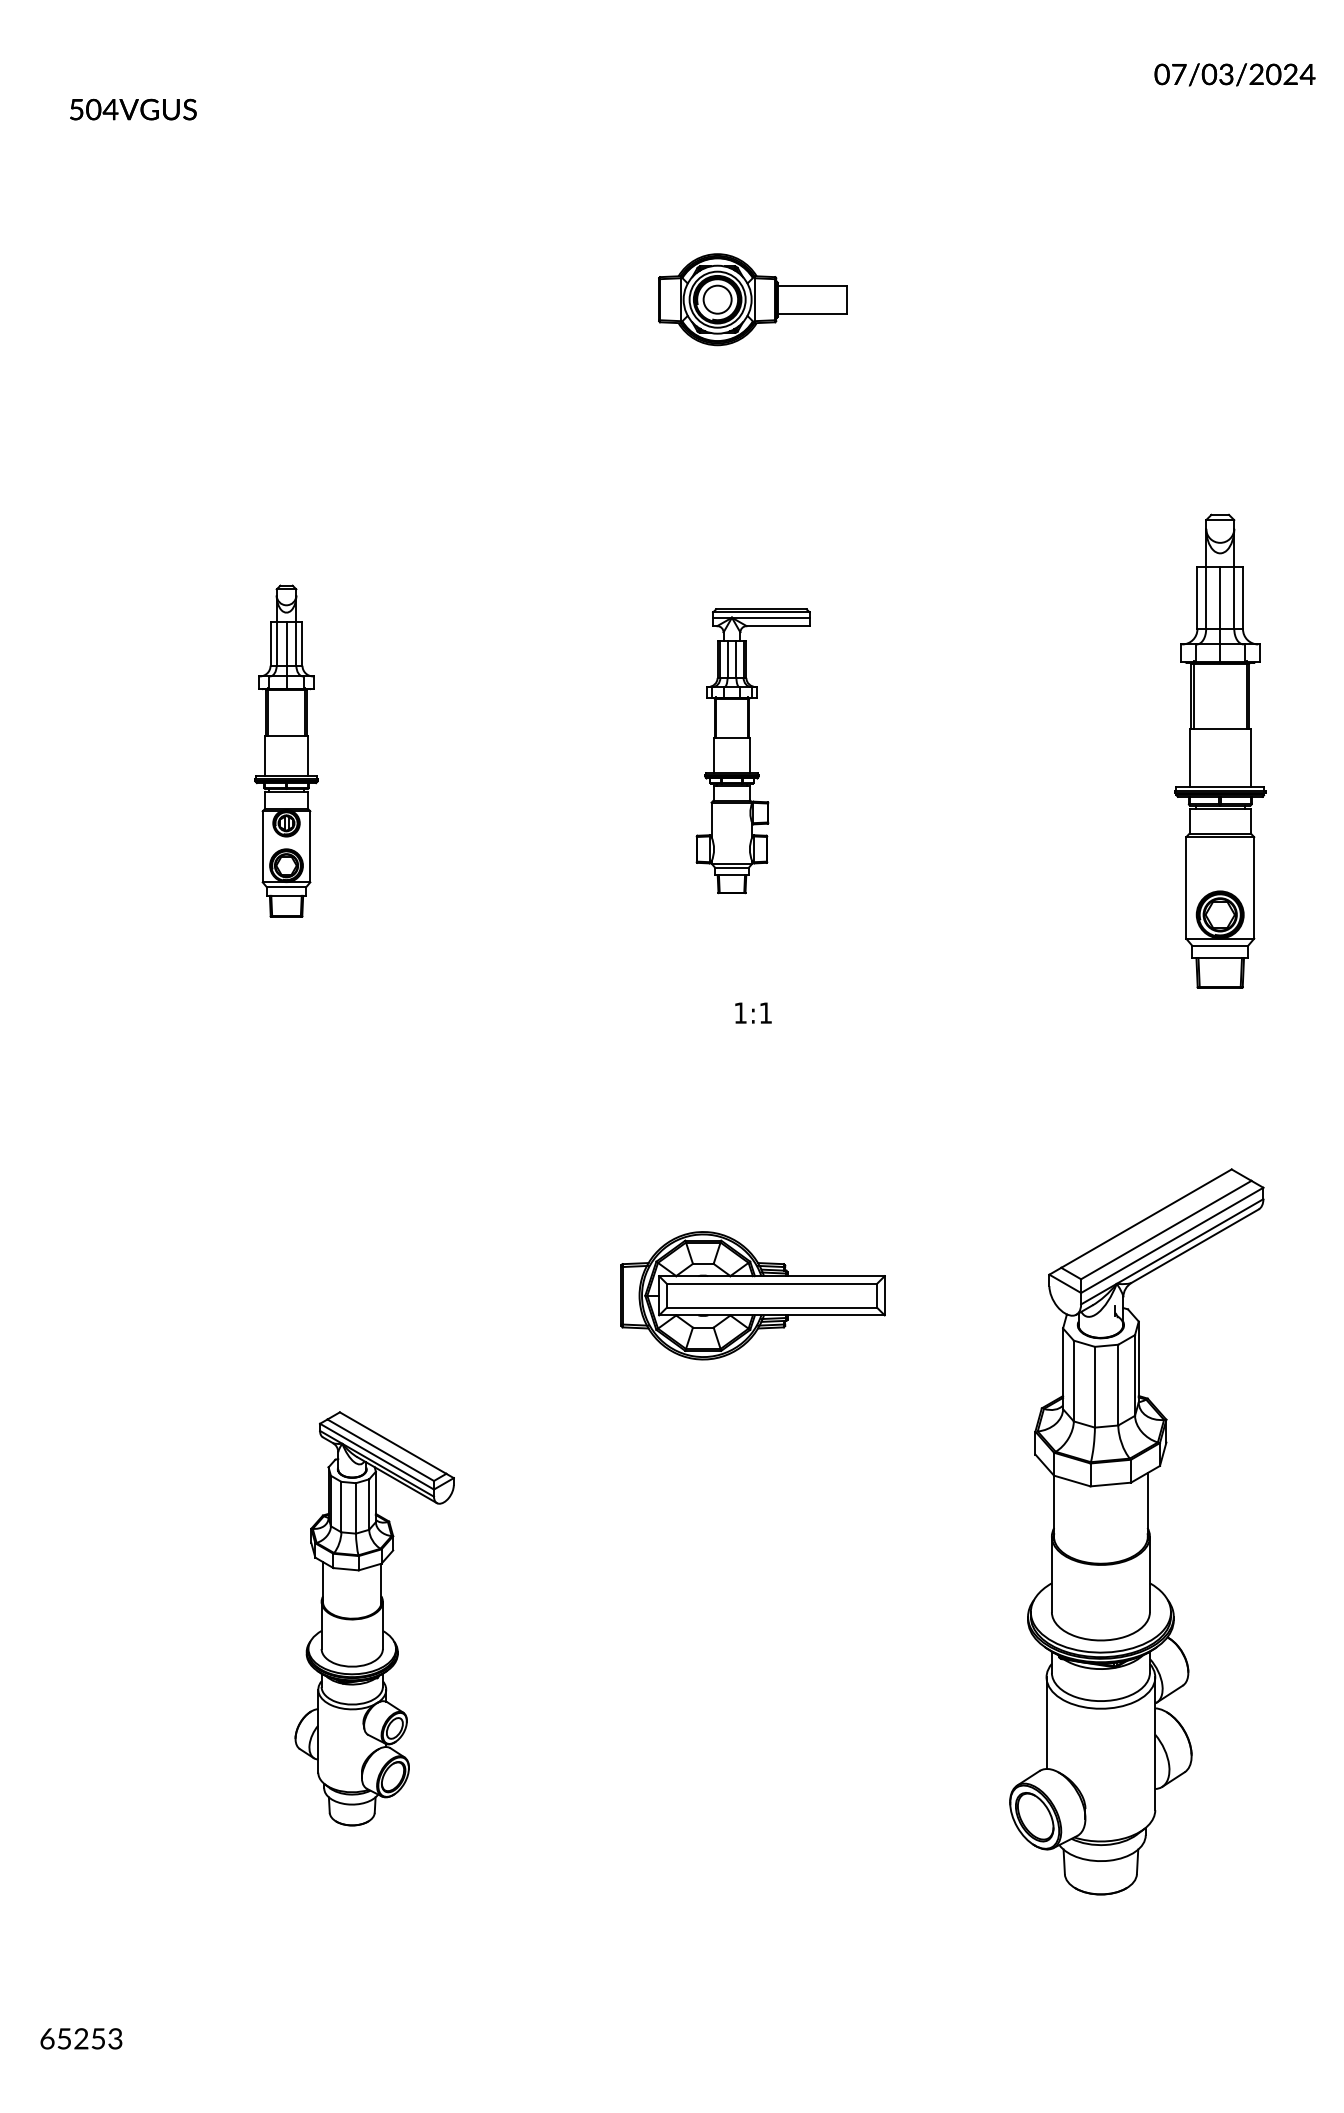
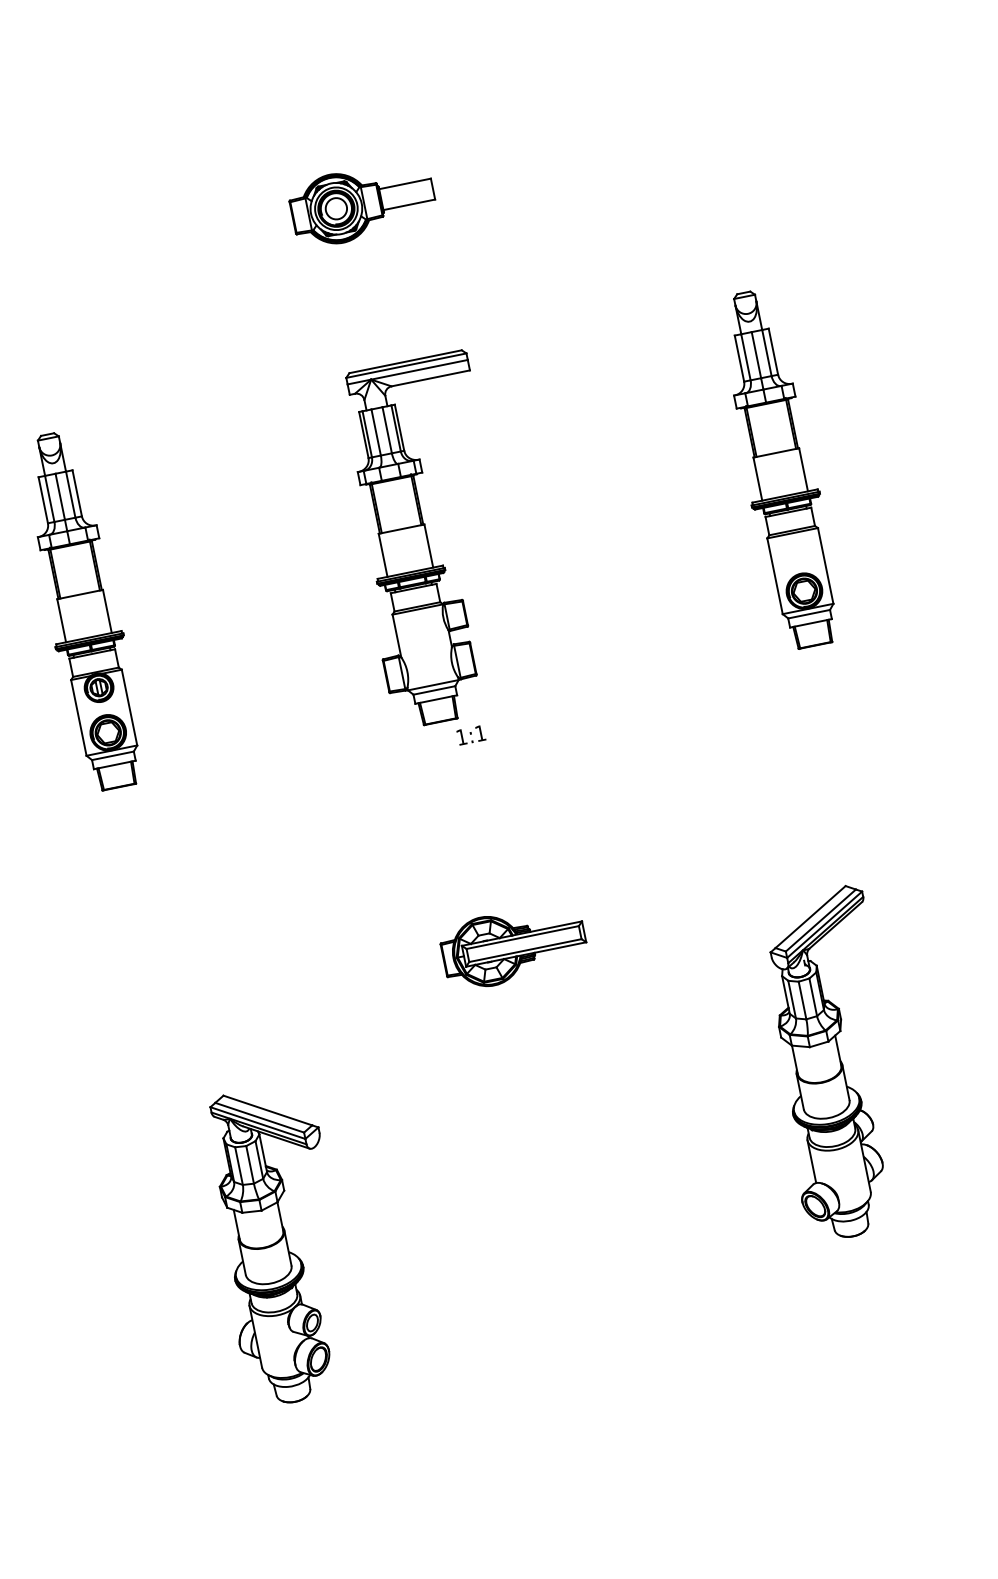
part: (286, 750) -> (83, 610), size x1.43
part: (753, 750) -> (431, 539), size x1.67
part: (753, 1295) -> (514, 945), size x0.71
part: (1136, 1531) -> (835, 1063), size x0.62

